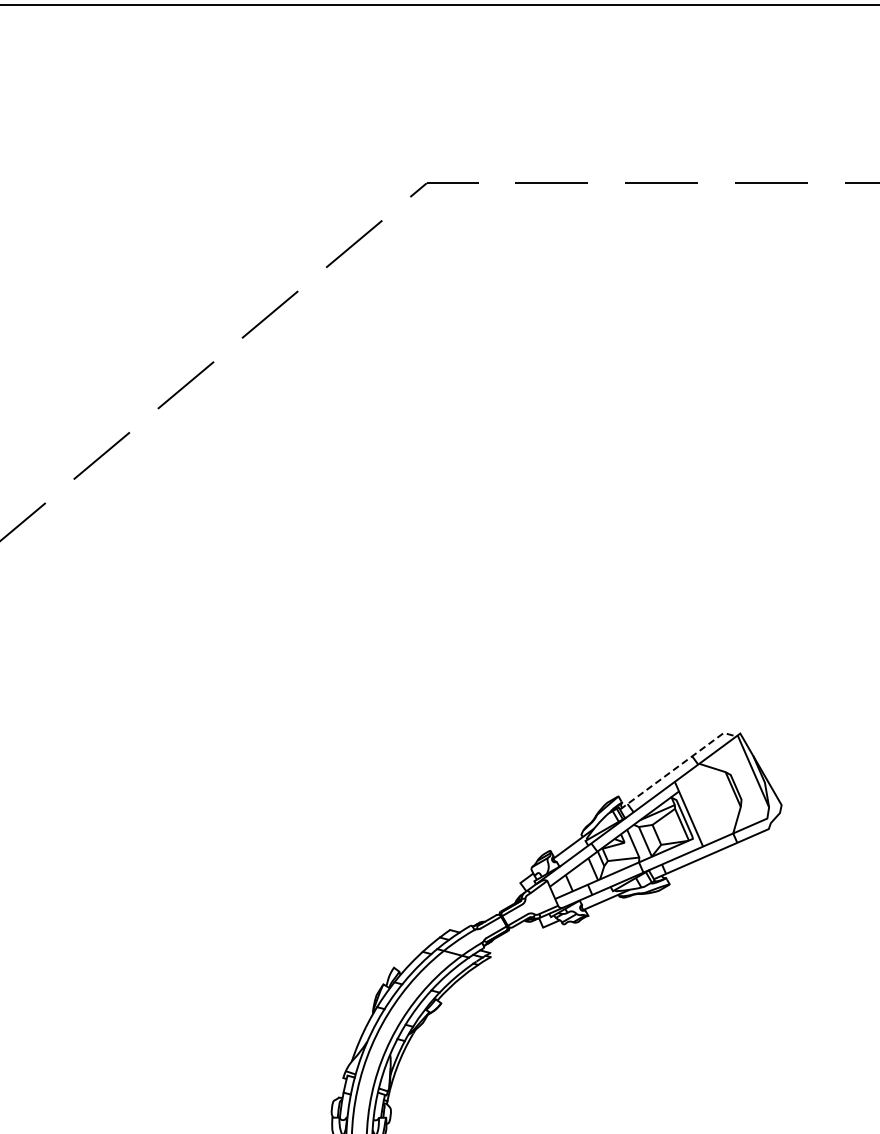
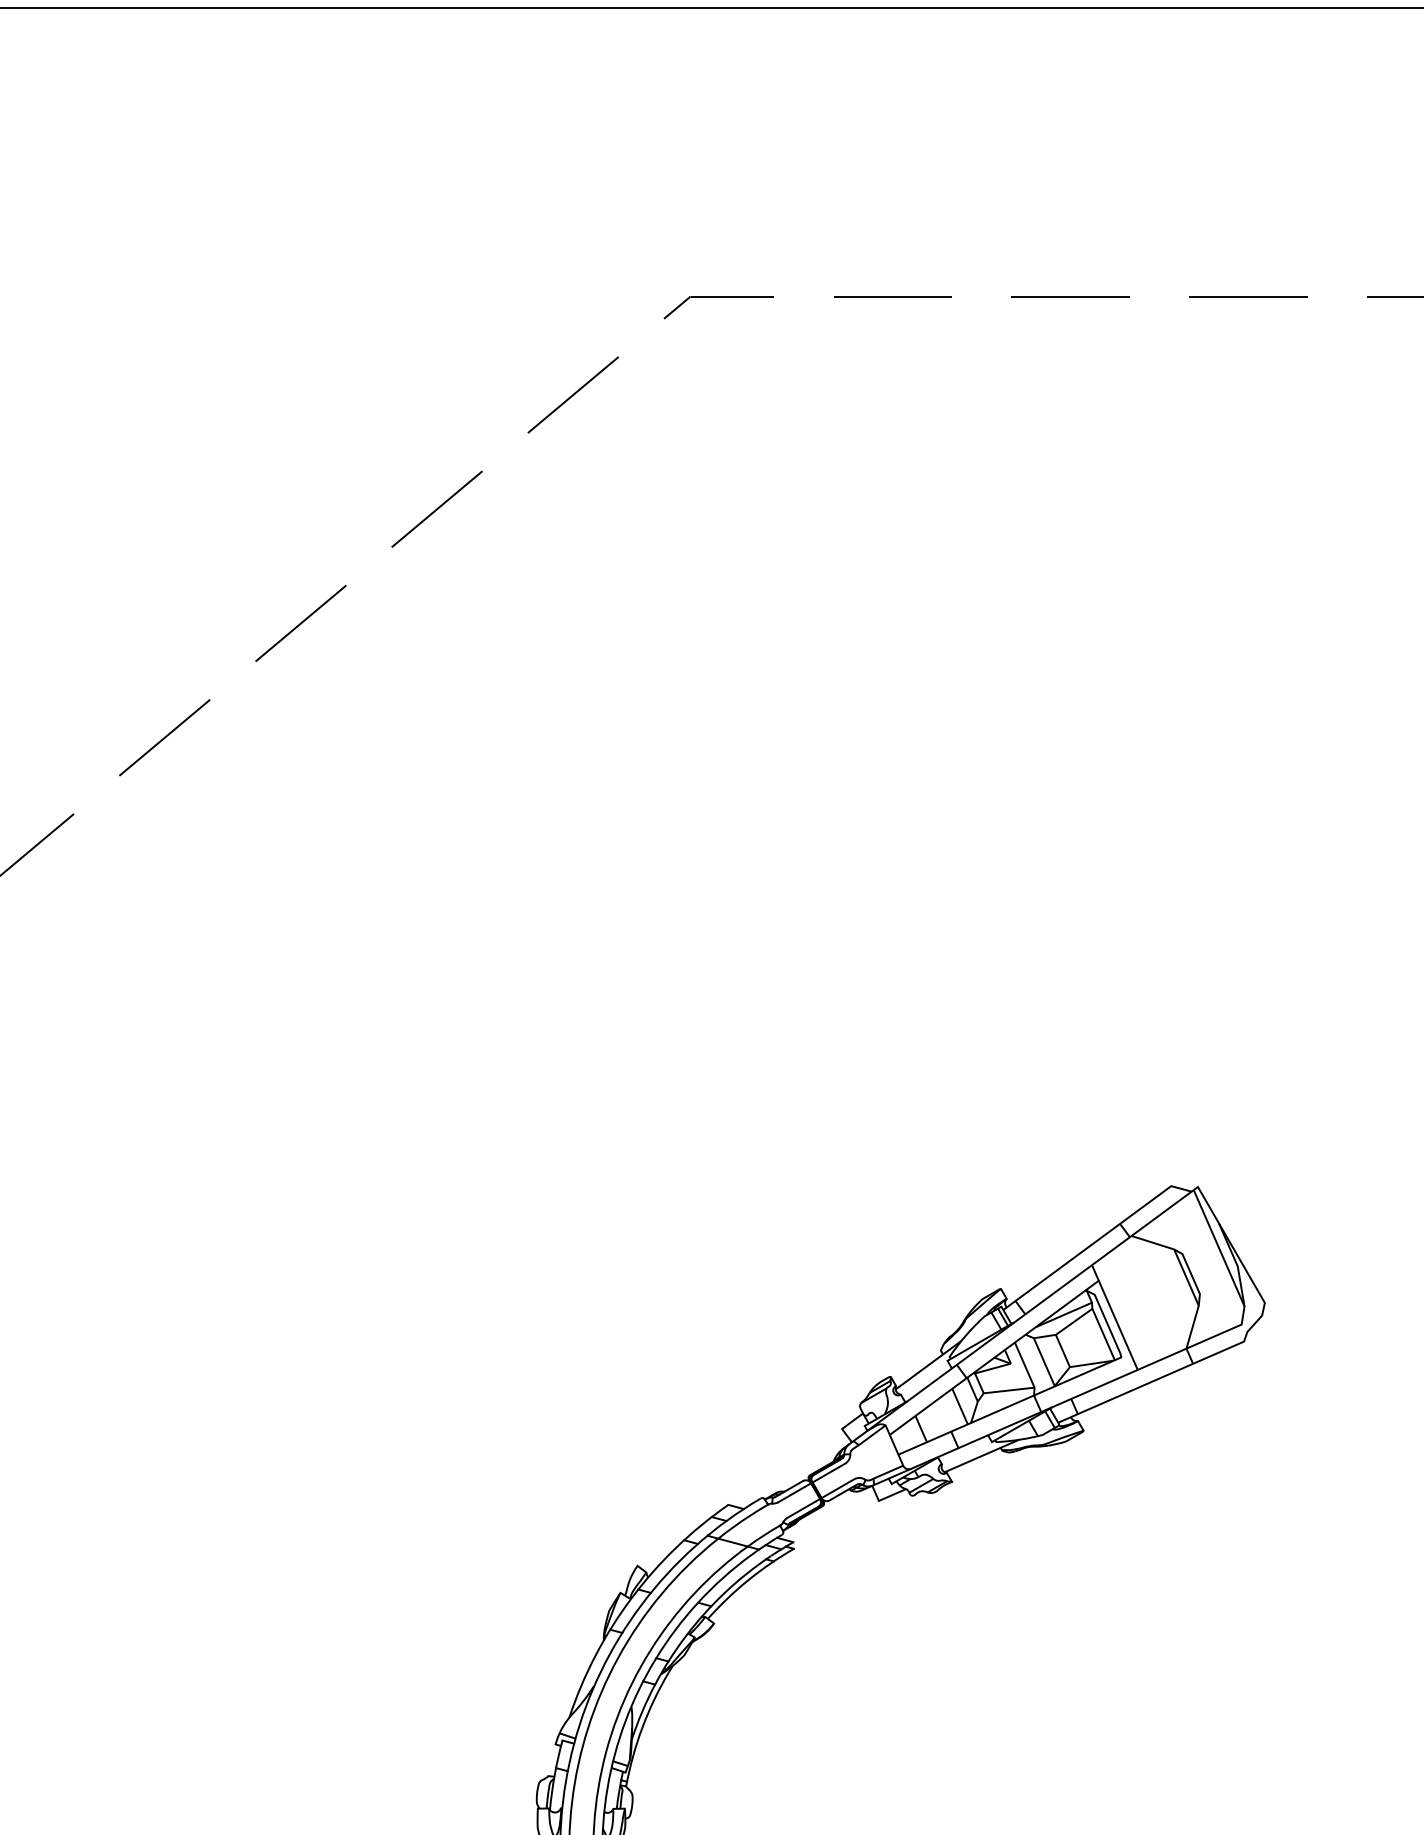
line: (677, 766) -> (1096, 1240), dashed -> solid

